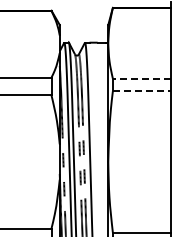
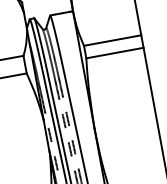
line: (141, 78) -> (112, 40), dashed -> solid
line: (142, 91) -> (115, 53), dashed -> solid

